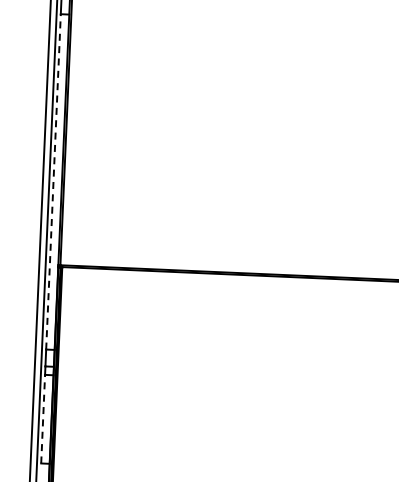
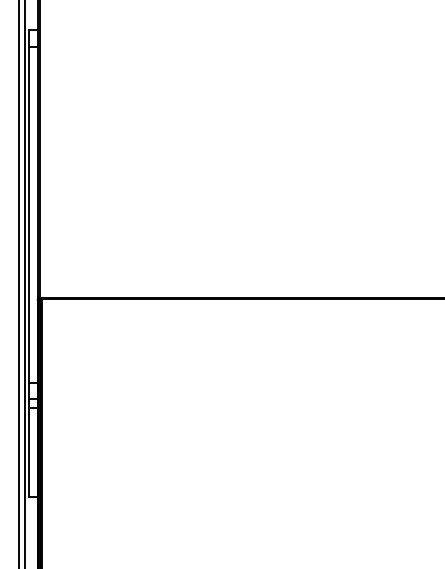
line: (53, 181) -> (29, 214), dashed -> solid
line: (43, 418) -> (29, 451), dashed -> solid

